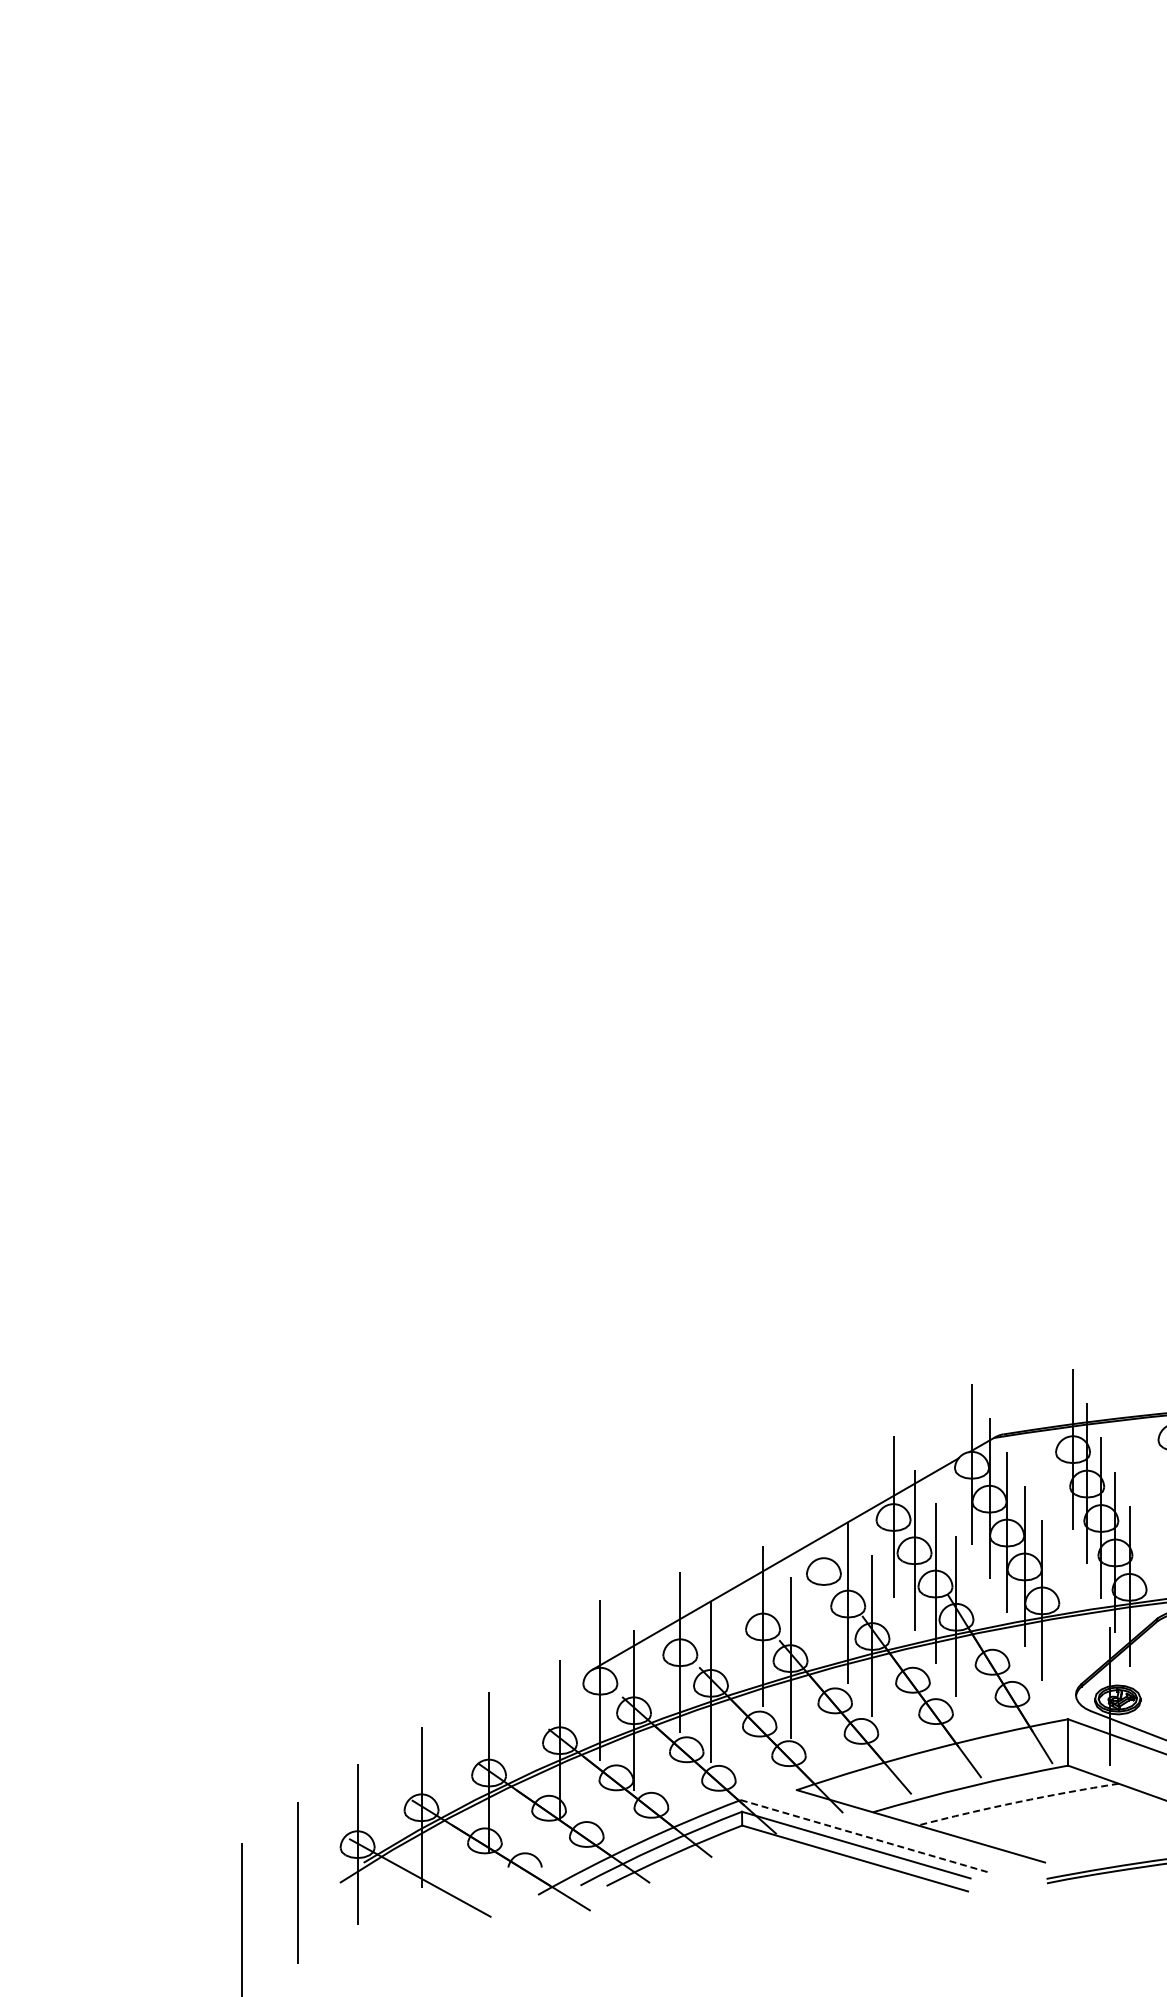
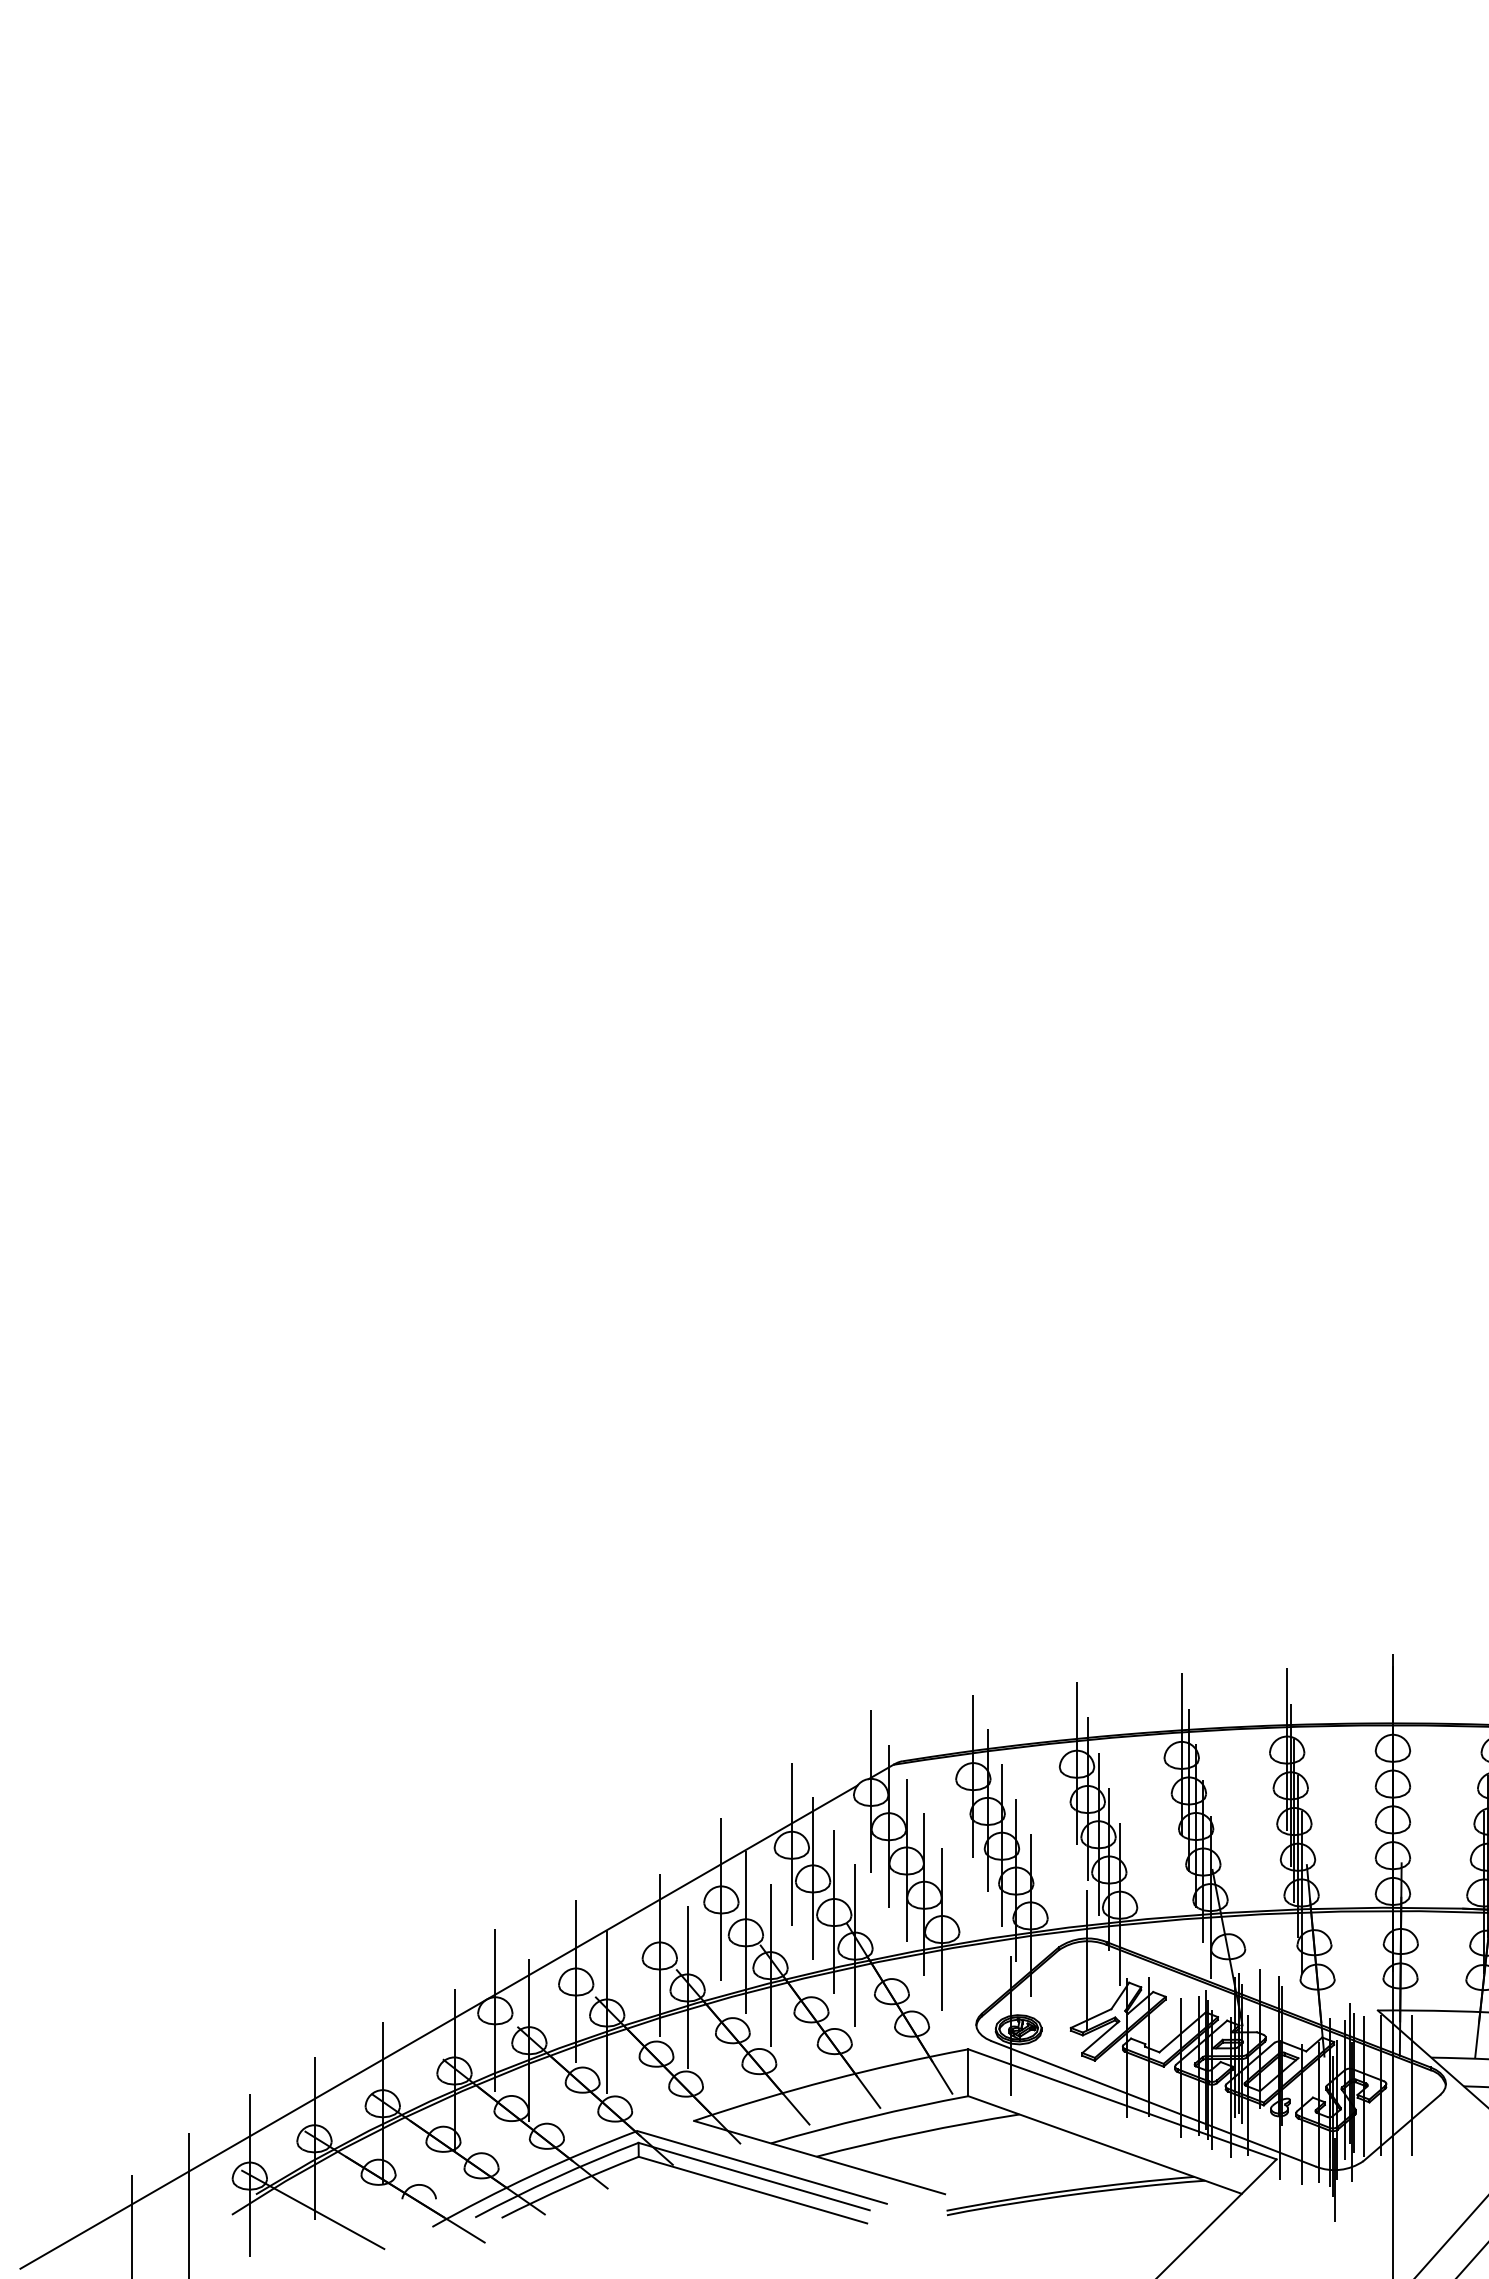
line: (824, 1570) -> (721, 1898), added
arc: (1017, 1802) -> (917, 2133), dashed -> solid
line: (360, 1803) -> (252, 2134), added
line: (864, 1836) -> (762, 2167), dashed -> solid

